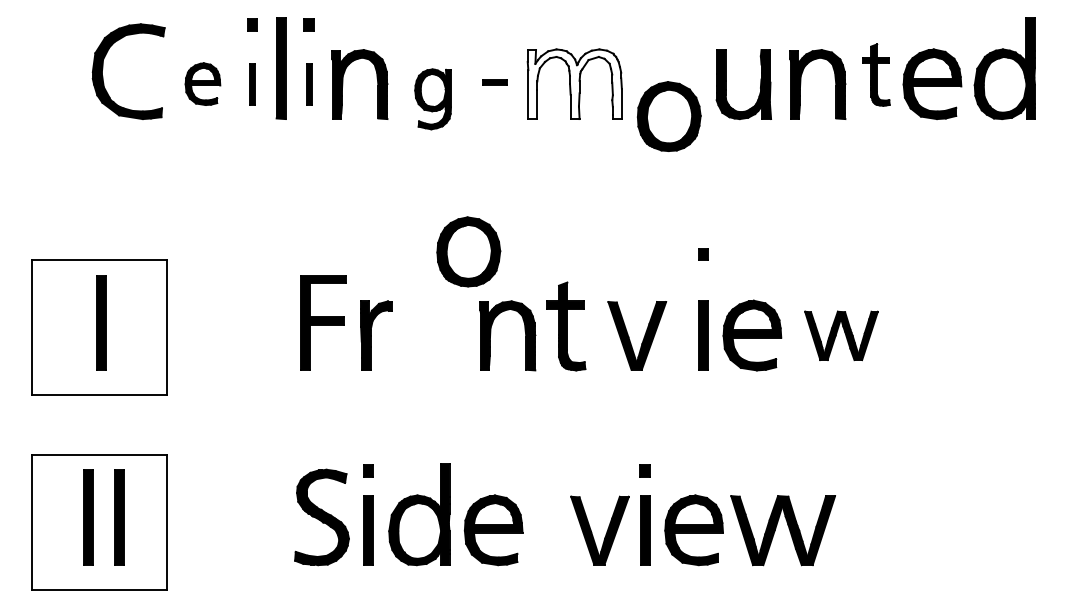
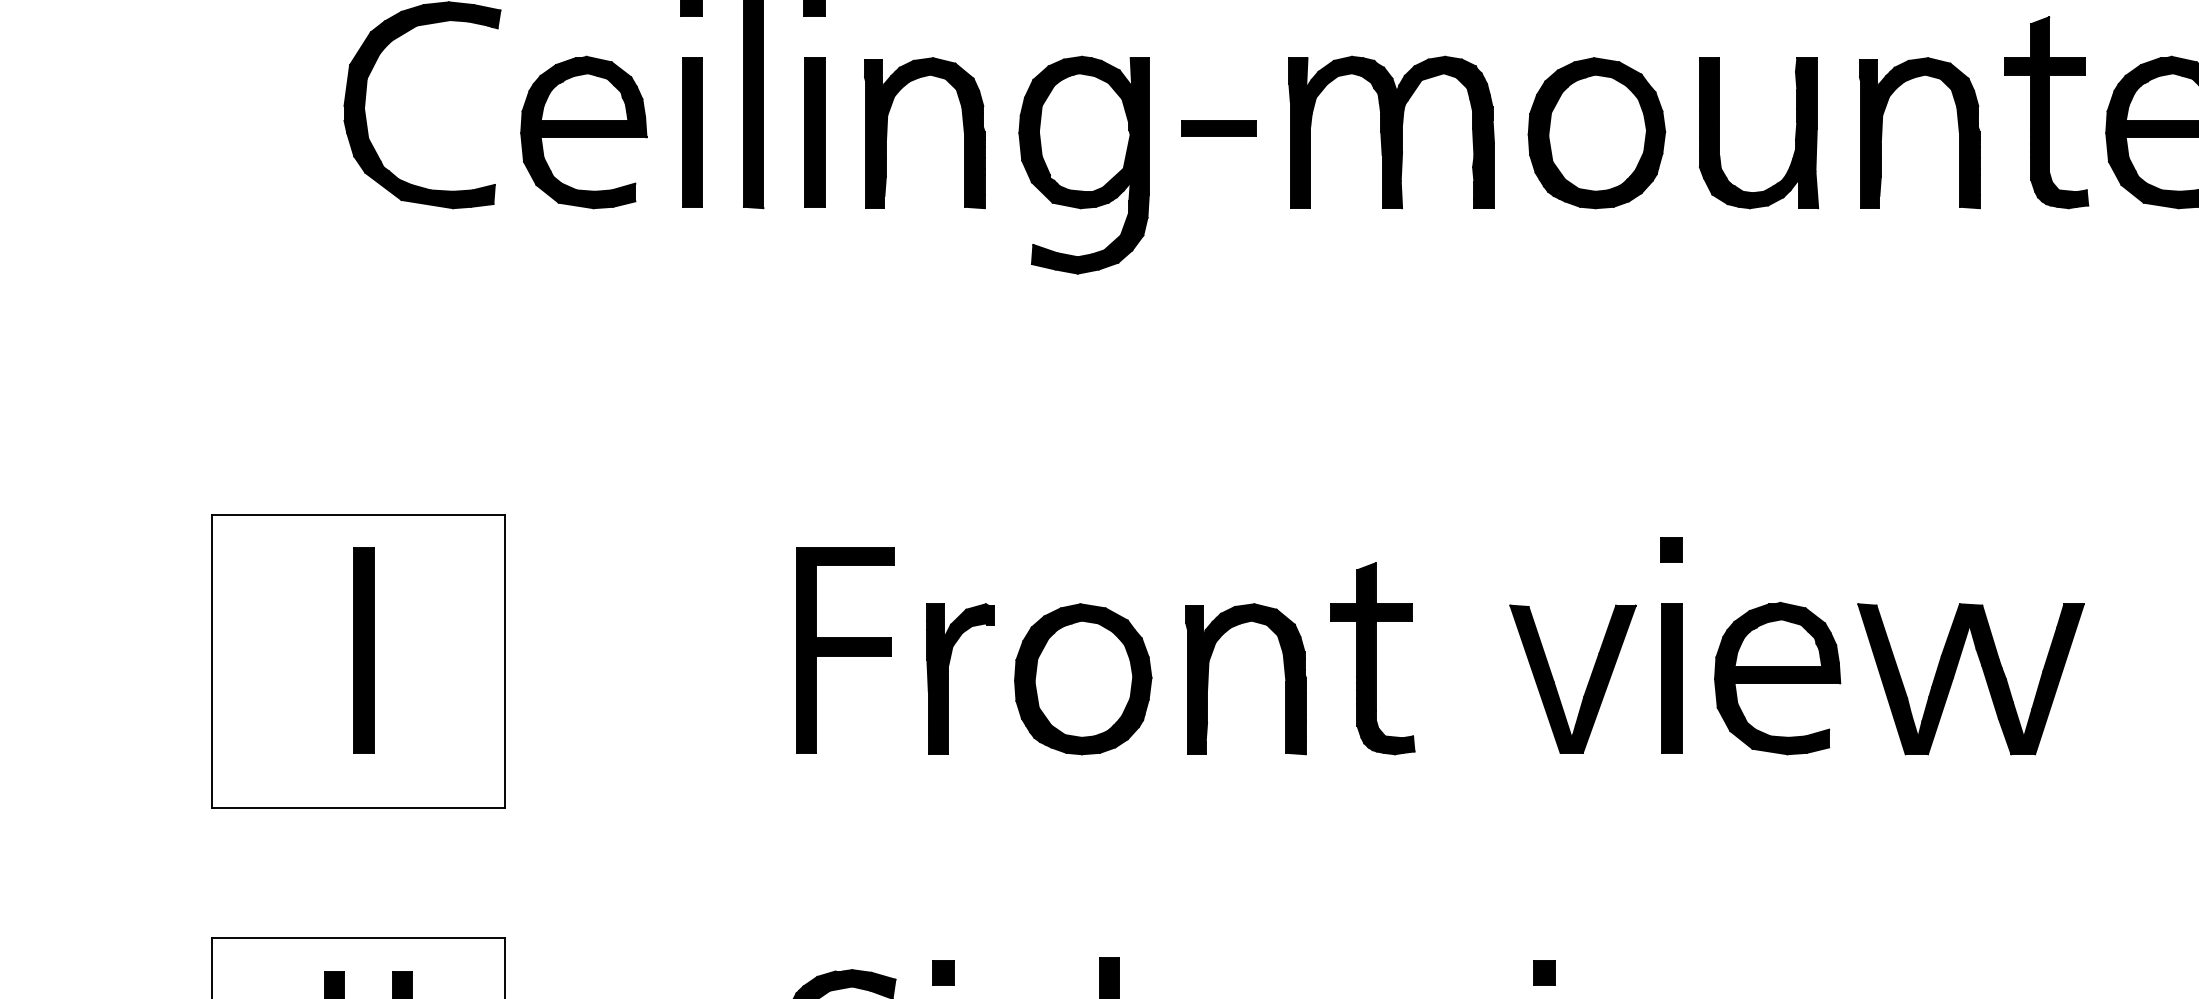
part: (876, 74) -> (2047, 111), size x1.43
part: (494, 82) -> (1217, 128), size x1.43
part: (202, 83) -> (582, 130), size x1.67
part: (252, 83) -> (691, 130), size x1.67
part: (309, 83) -> (815, 130), size x1.67
fill: (574, 84) -> (1391, 133), added
part: (432, 99) -> (1082, 165), size x1.67
part: (668, 116) -> (1595, 133), moved
part: (468, 251) -> (1082, 678), moved
part: (703, 254) -> (1671, 550), moved
part: (841, 335) -> (1971, 678), size x1.43
part: (643, 337) -> (1586, 682), moved

